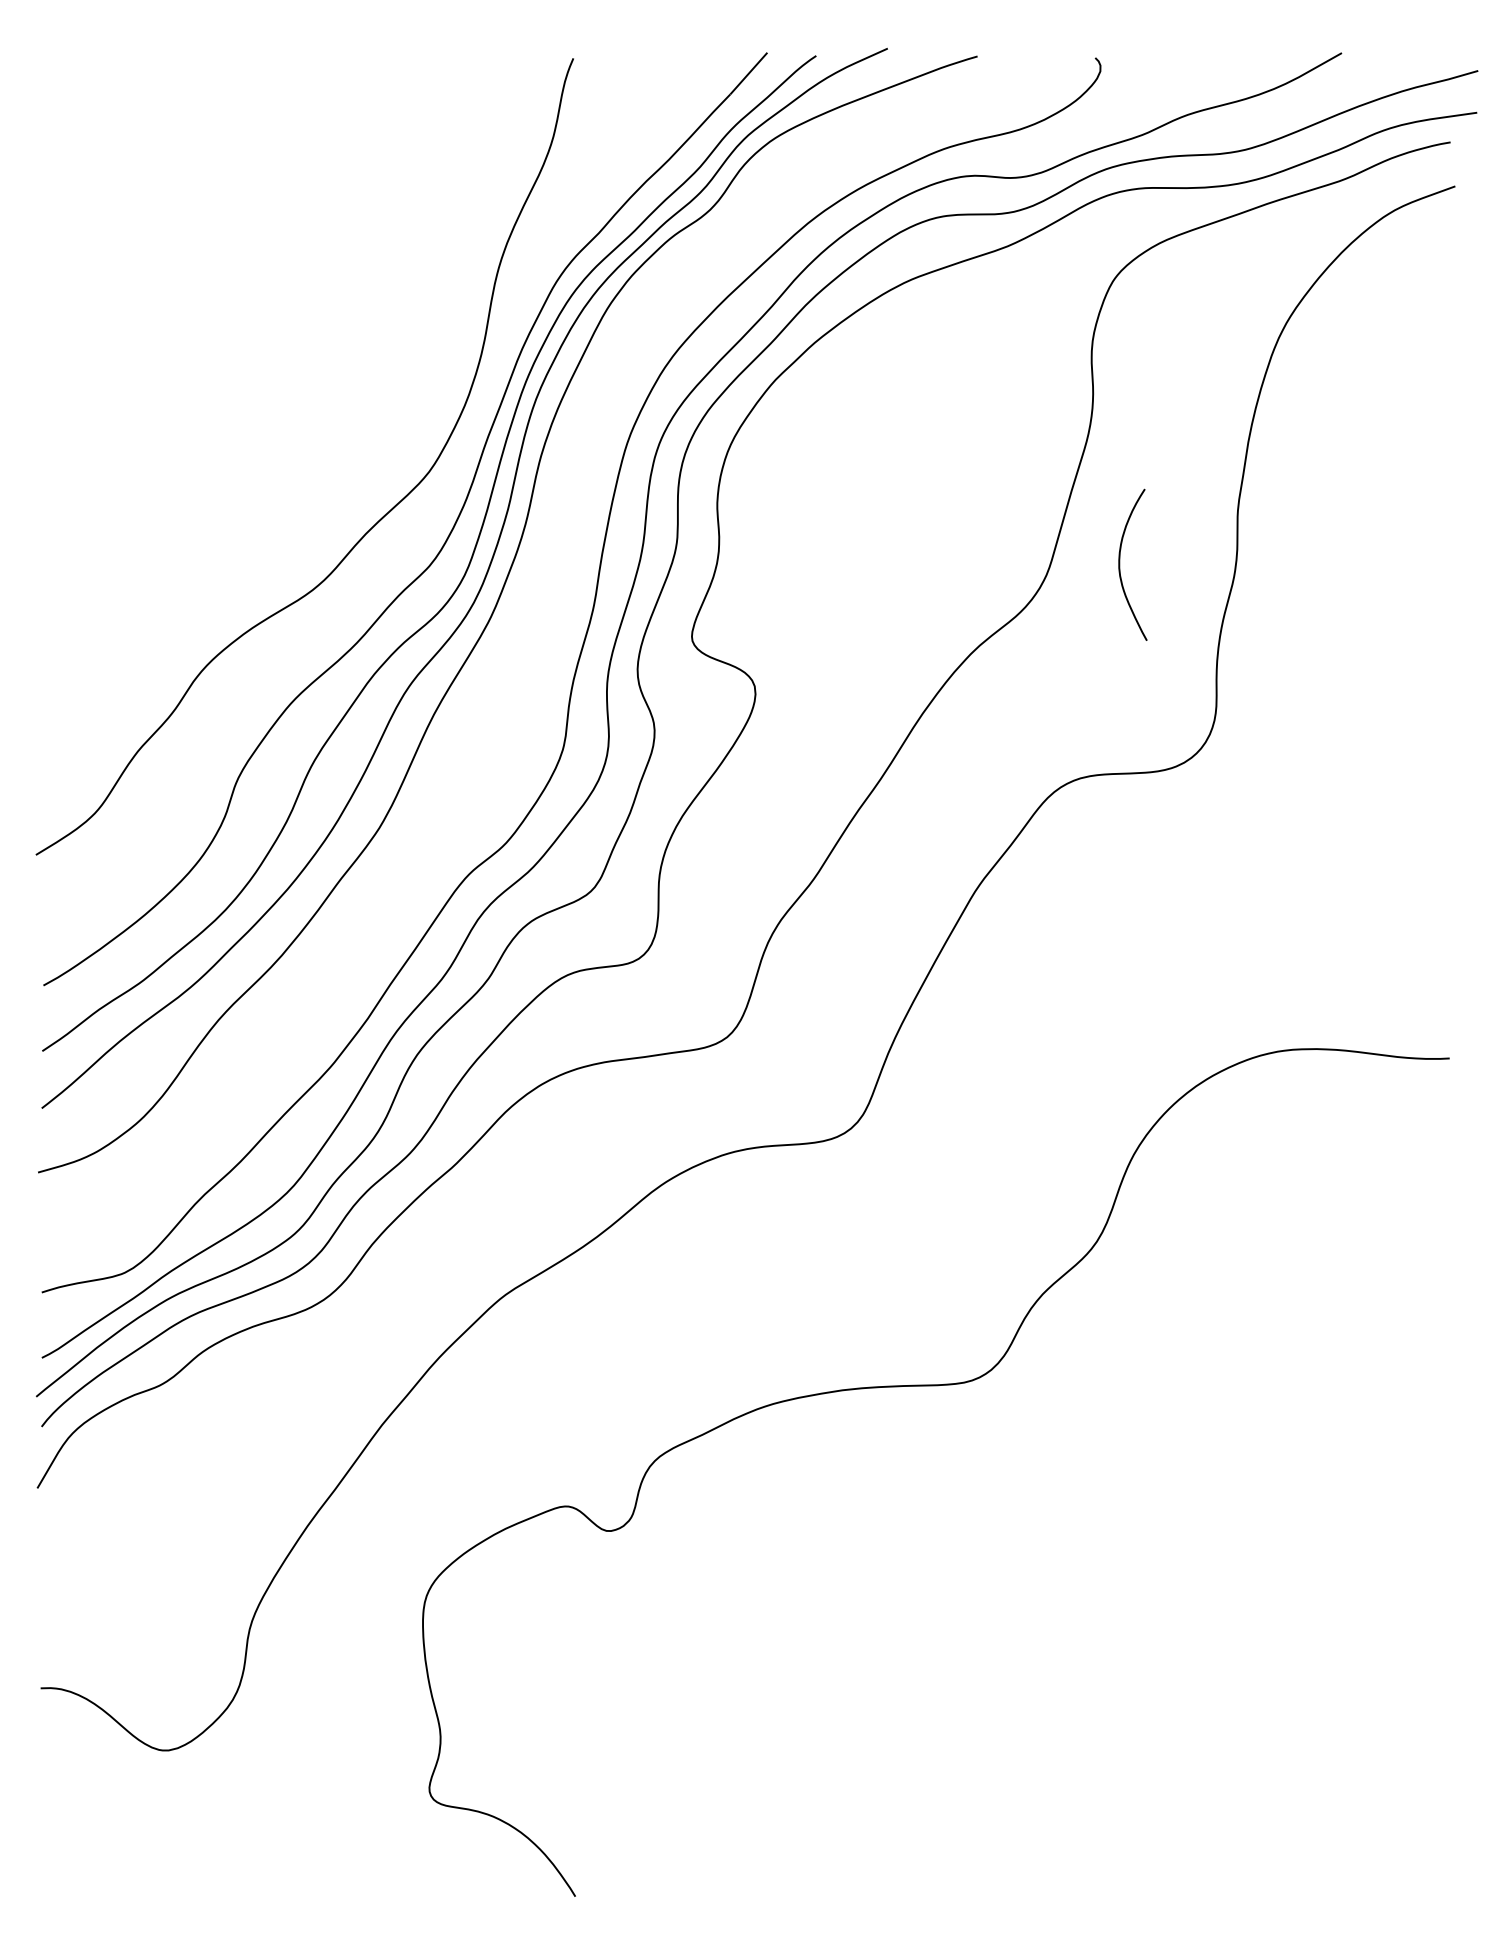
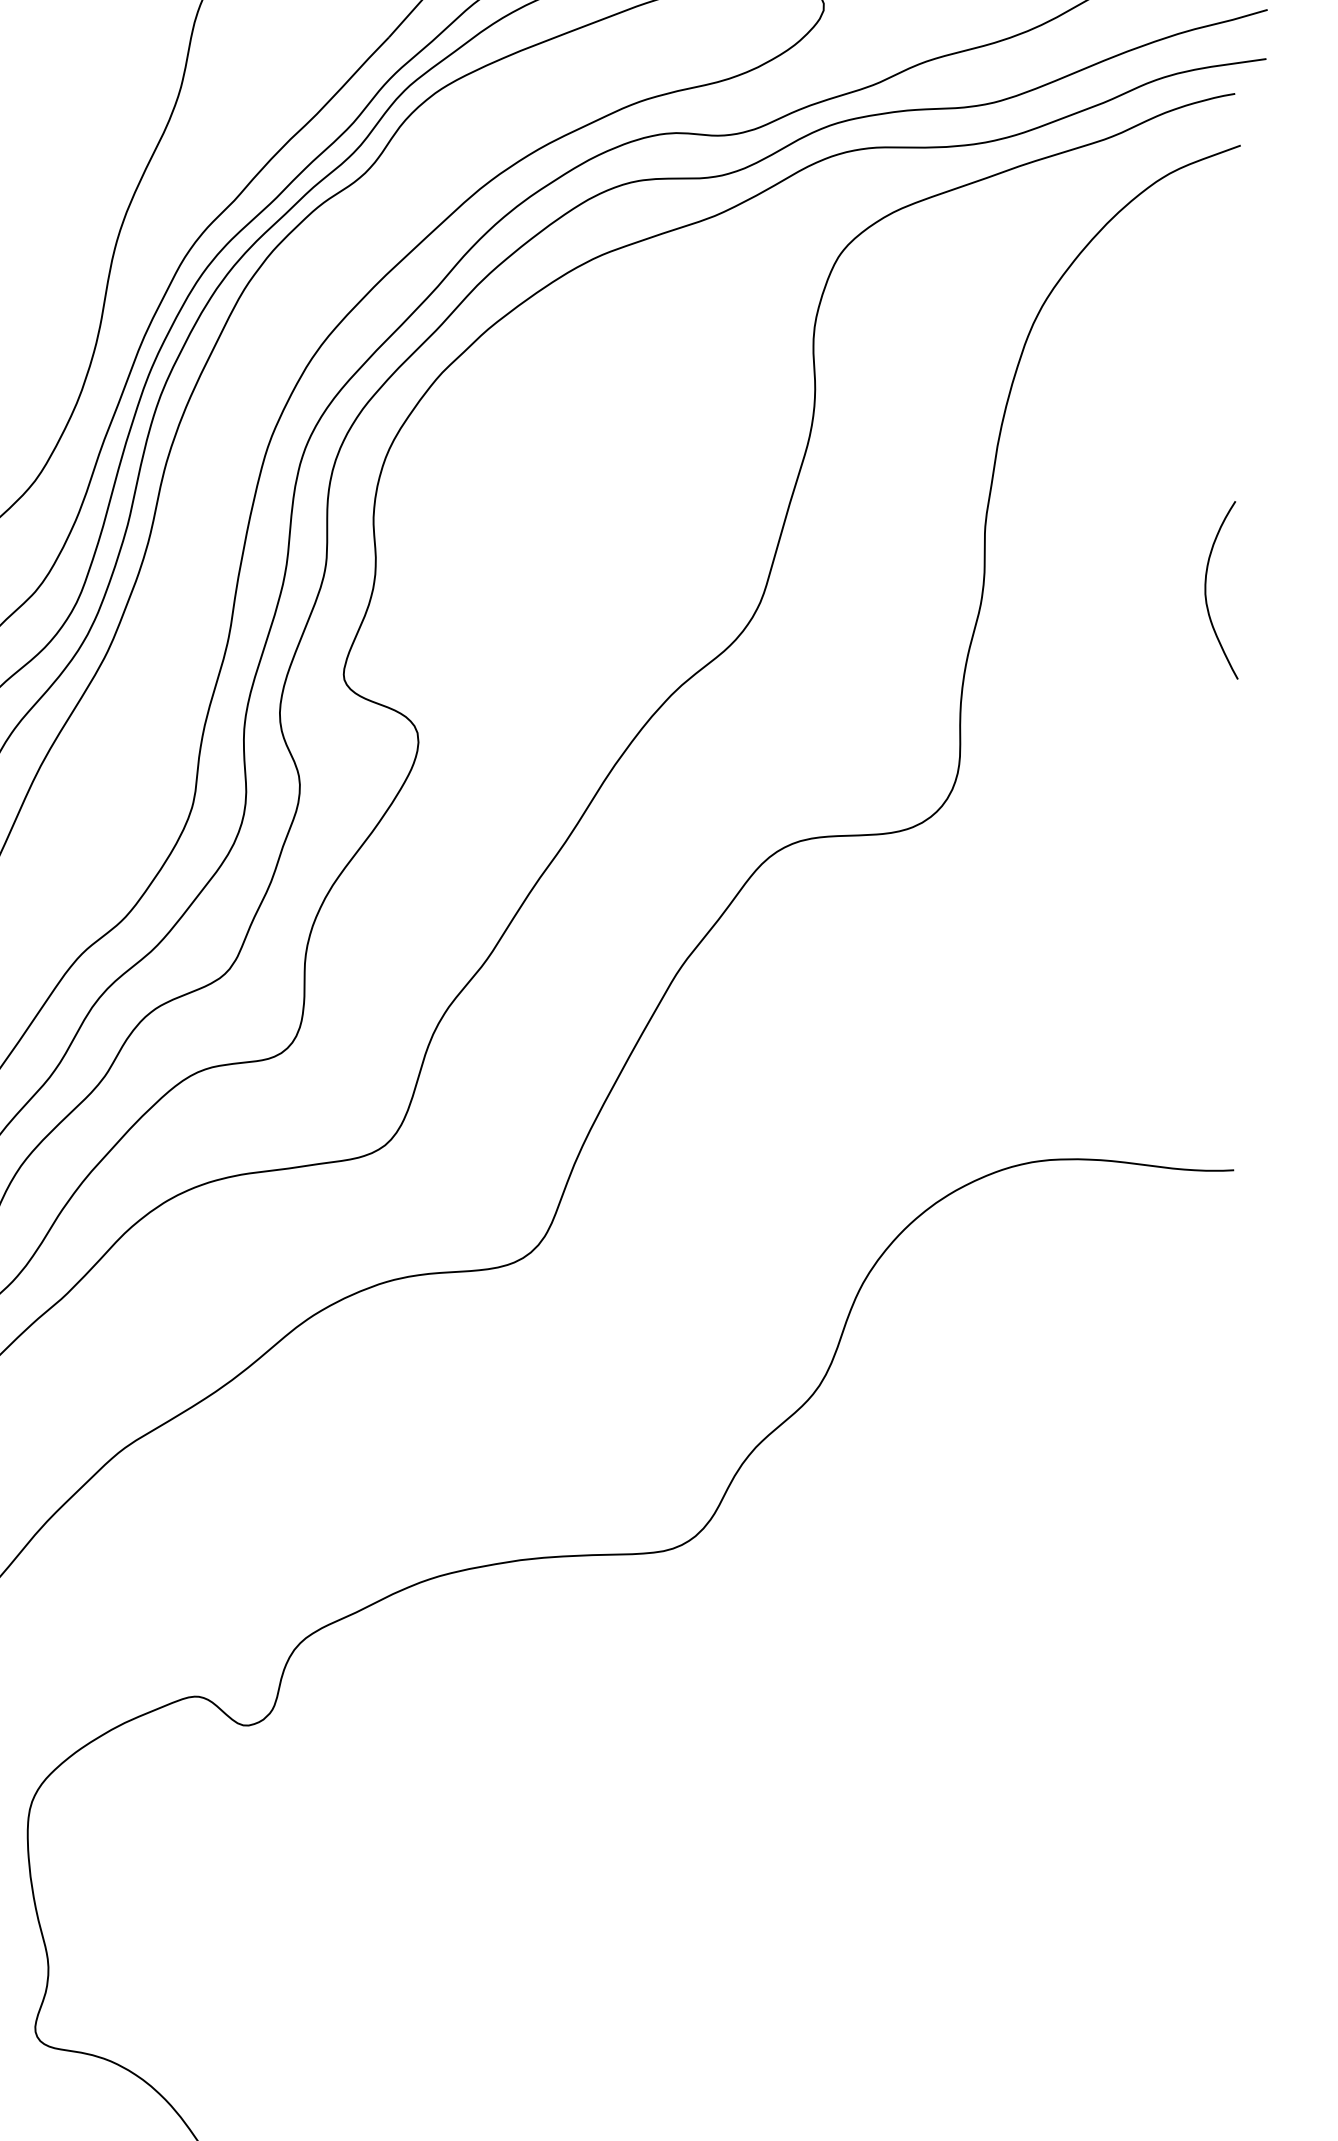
curve: (1120, 564) -> (1206, 589), moved

